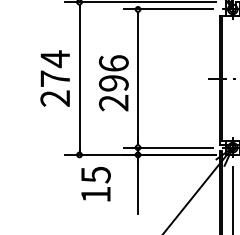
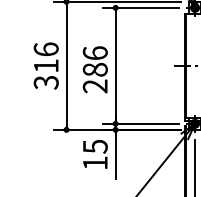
text: (54, 78) -> (45, 65), 274 -> 316
text: (112, 82) -> (94, 69), 296 -> 286
text: (96, 184) -> (95, 154), moved

